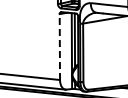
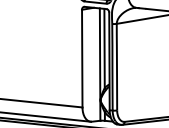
line: (59, 47) -> (81, 59), dashed -> solid

